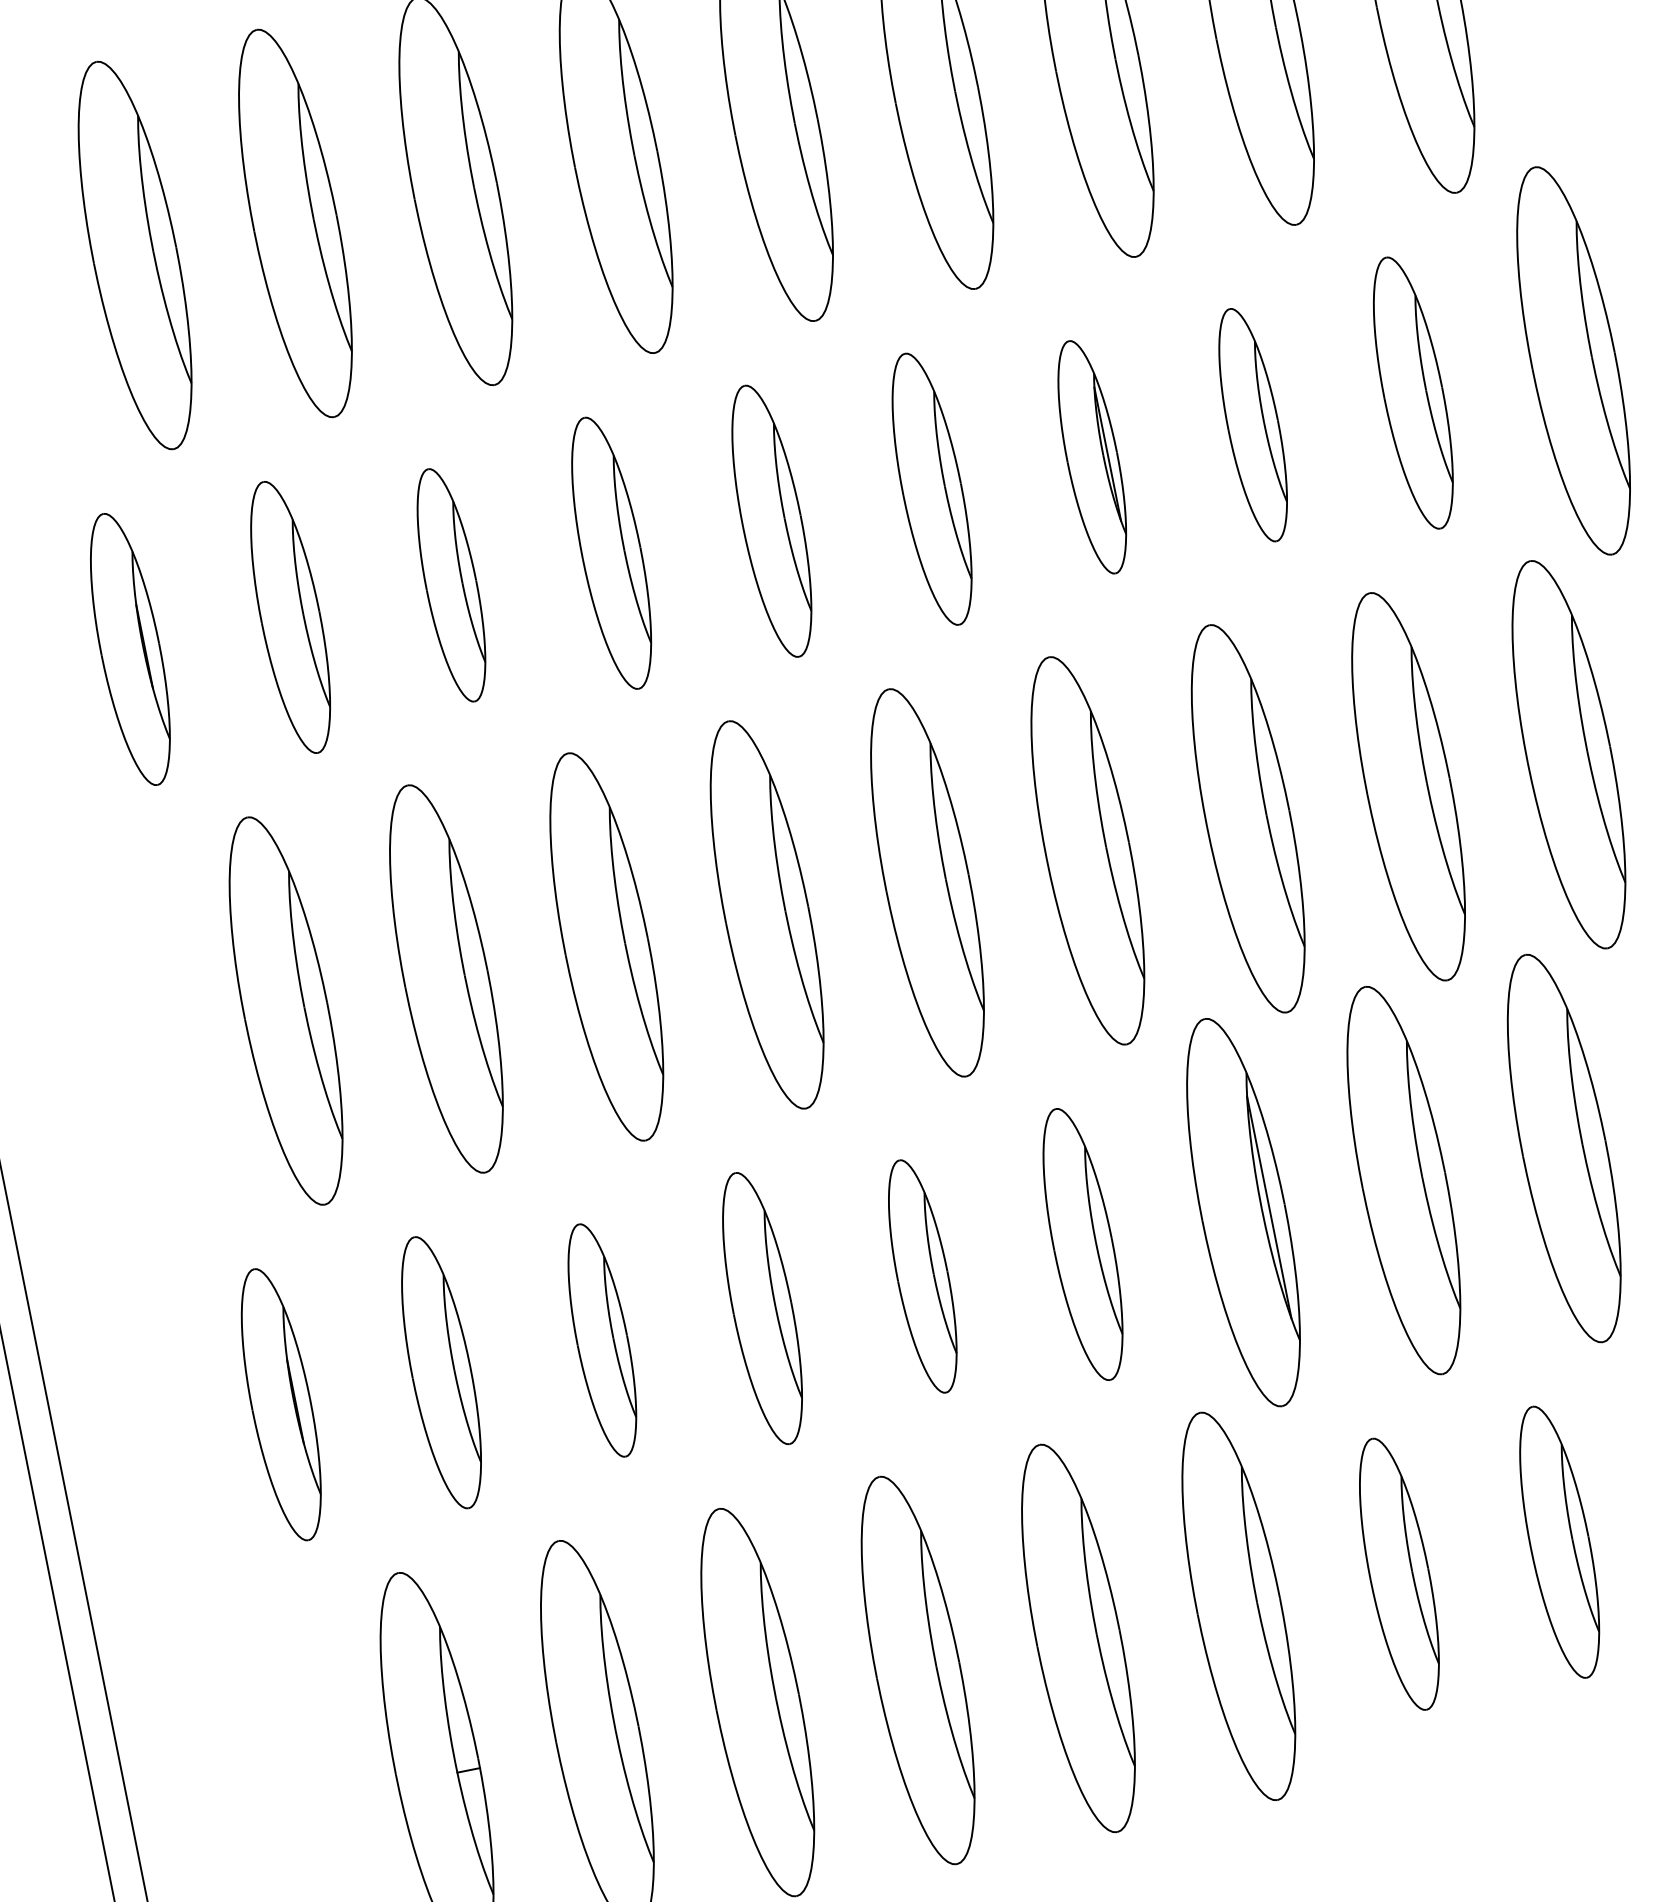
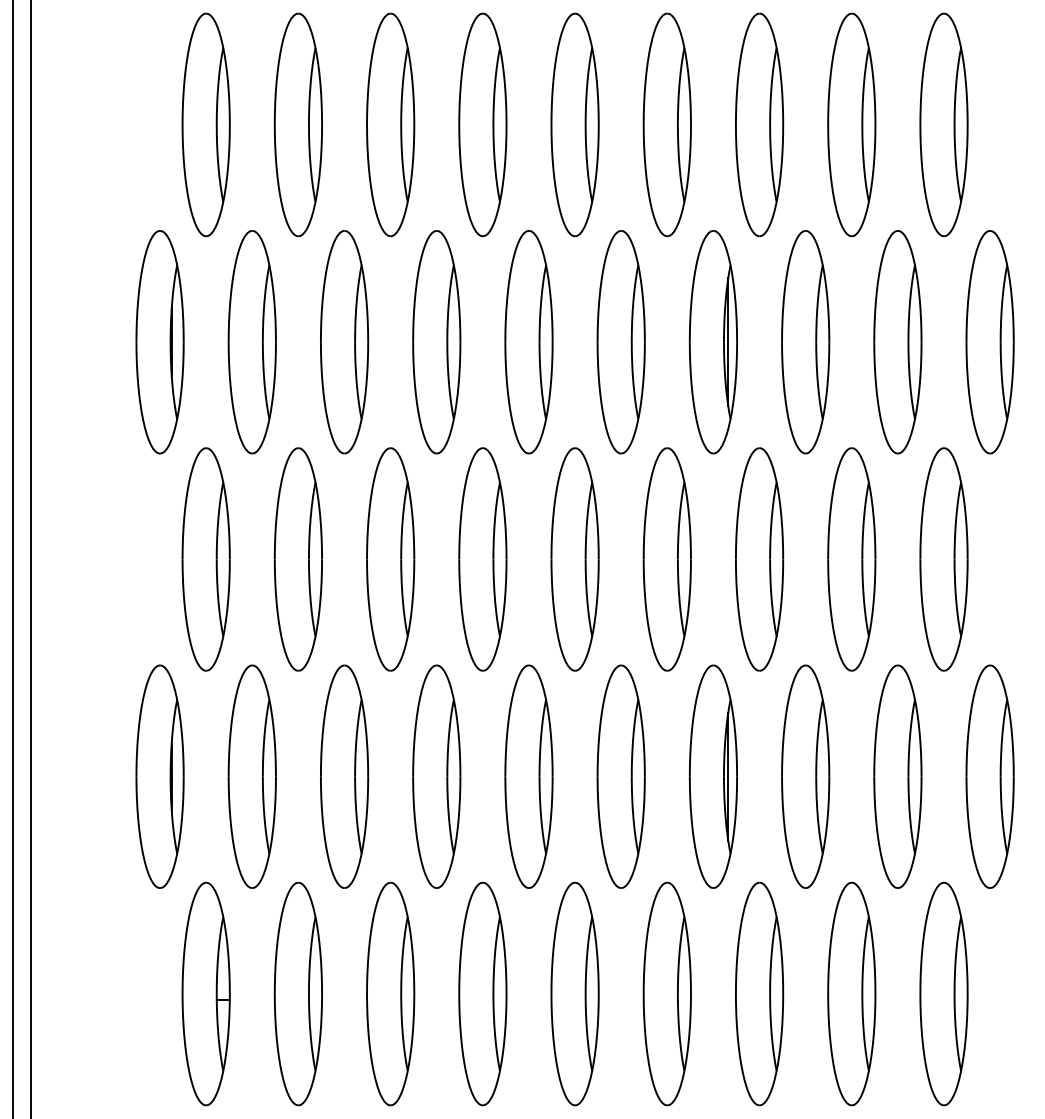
part: (1412, 393) -> (897, 342), size x1.43
part: (1252, 425) -> (805, 342), size x1.67
part: (1090, 457) -> (712, 342), size x1.67
part: (931, 489) -> (620, 342), size x1.43
part: (771, 521) -> (528, 342), size x1.43
part: (611, 553) -> (436, 342), size x1.43
part: (451, 585) -> (344, 342), size x1.67
part: (289, 618) -> (251, 342), size x1.43
part: (129, 650) -> (159, 342), size x1.43
part: (1081, 1244) -> (620, 776), size x1.43
part: (921, 1276) -> (528, 776), size x1.67
part: (761, 1308) -> (436, 776), size x1.43
part: (601, 1340) -> (344, 776), size x1.67
part: (440, 1372) -> (251, 776), size x1.43
part: (280, 1404) -> (159, 776), size x1.43
part: (1558, 1541) -> (851, 993), size x1.43
part: (1398, 1573) -> (759, 993), size x1.43

